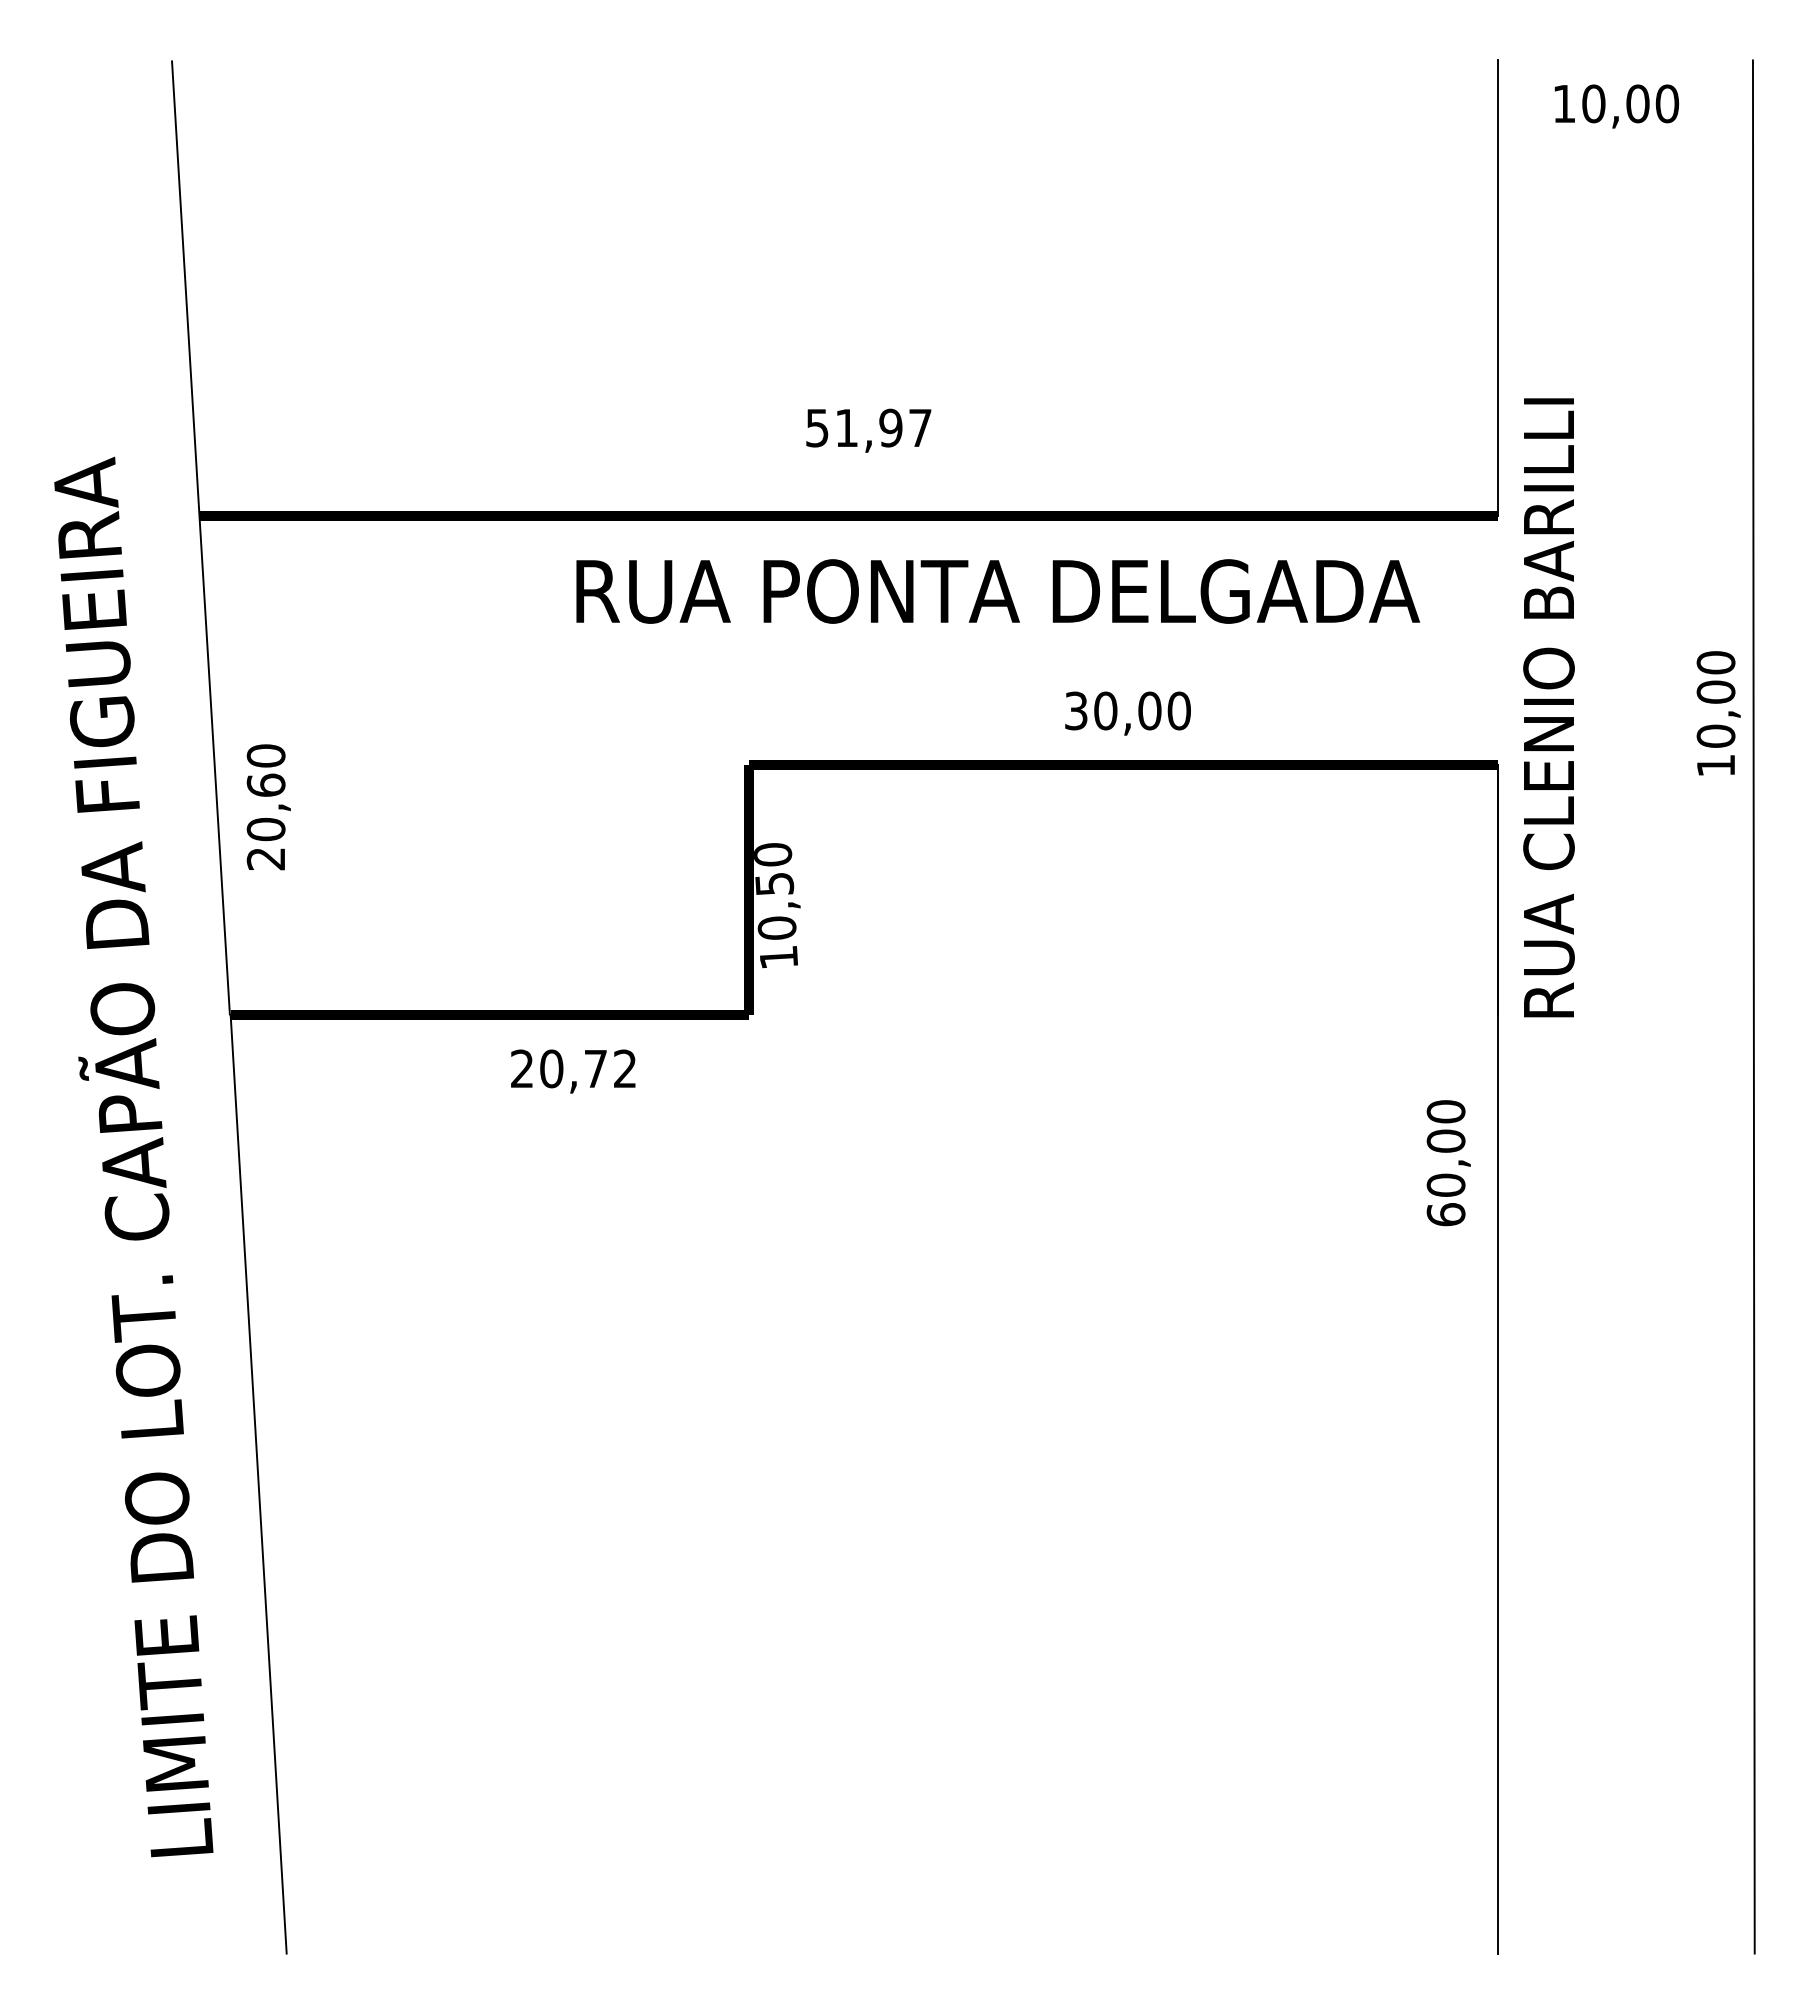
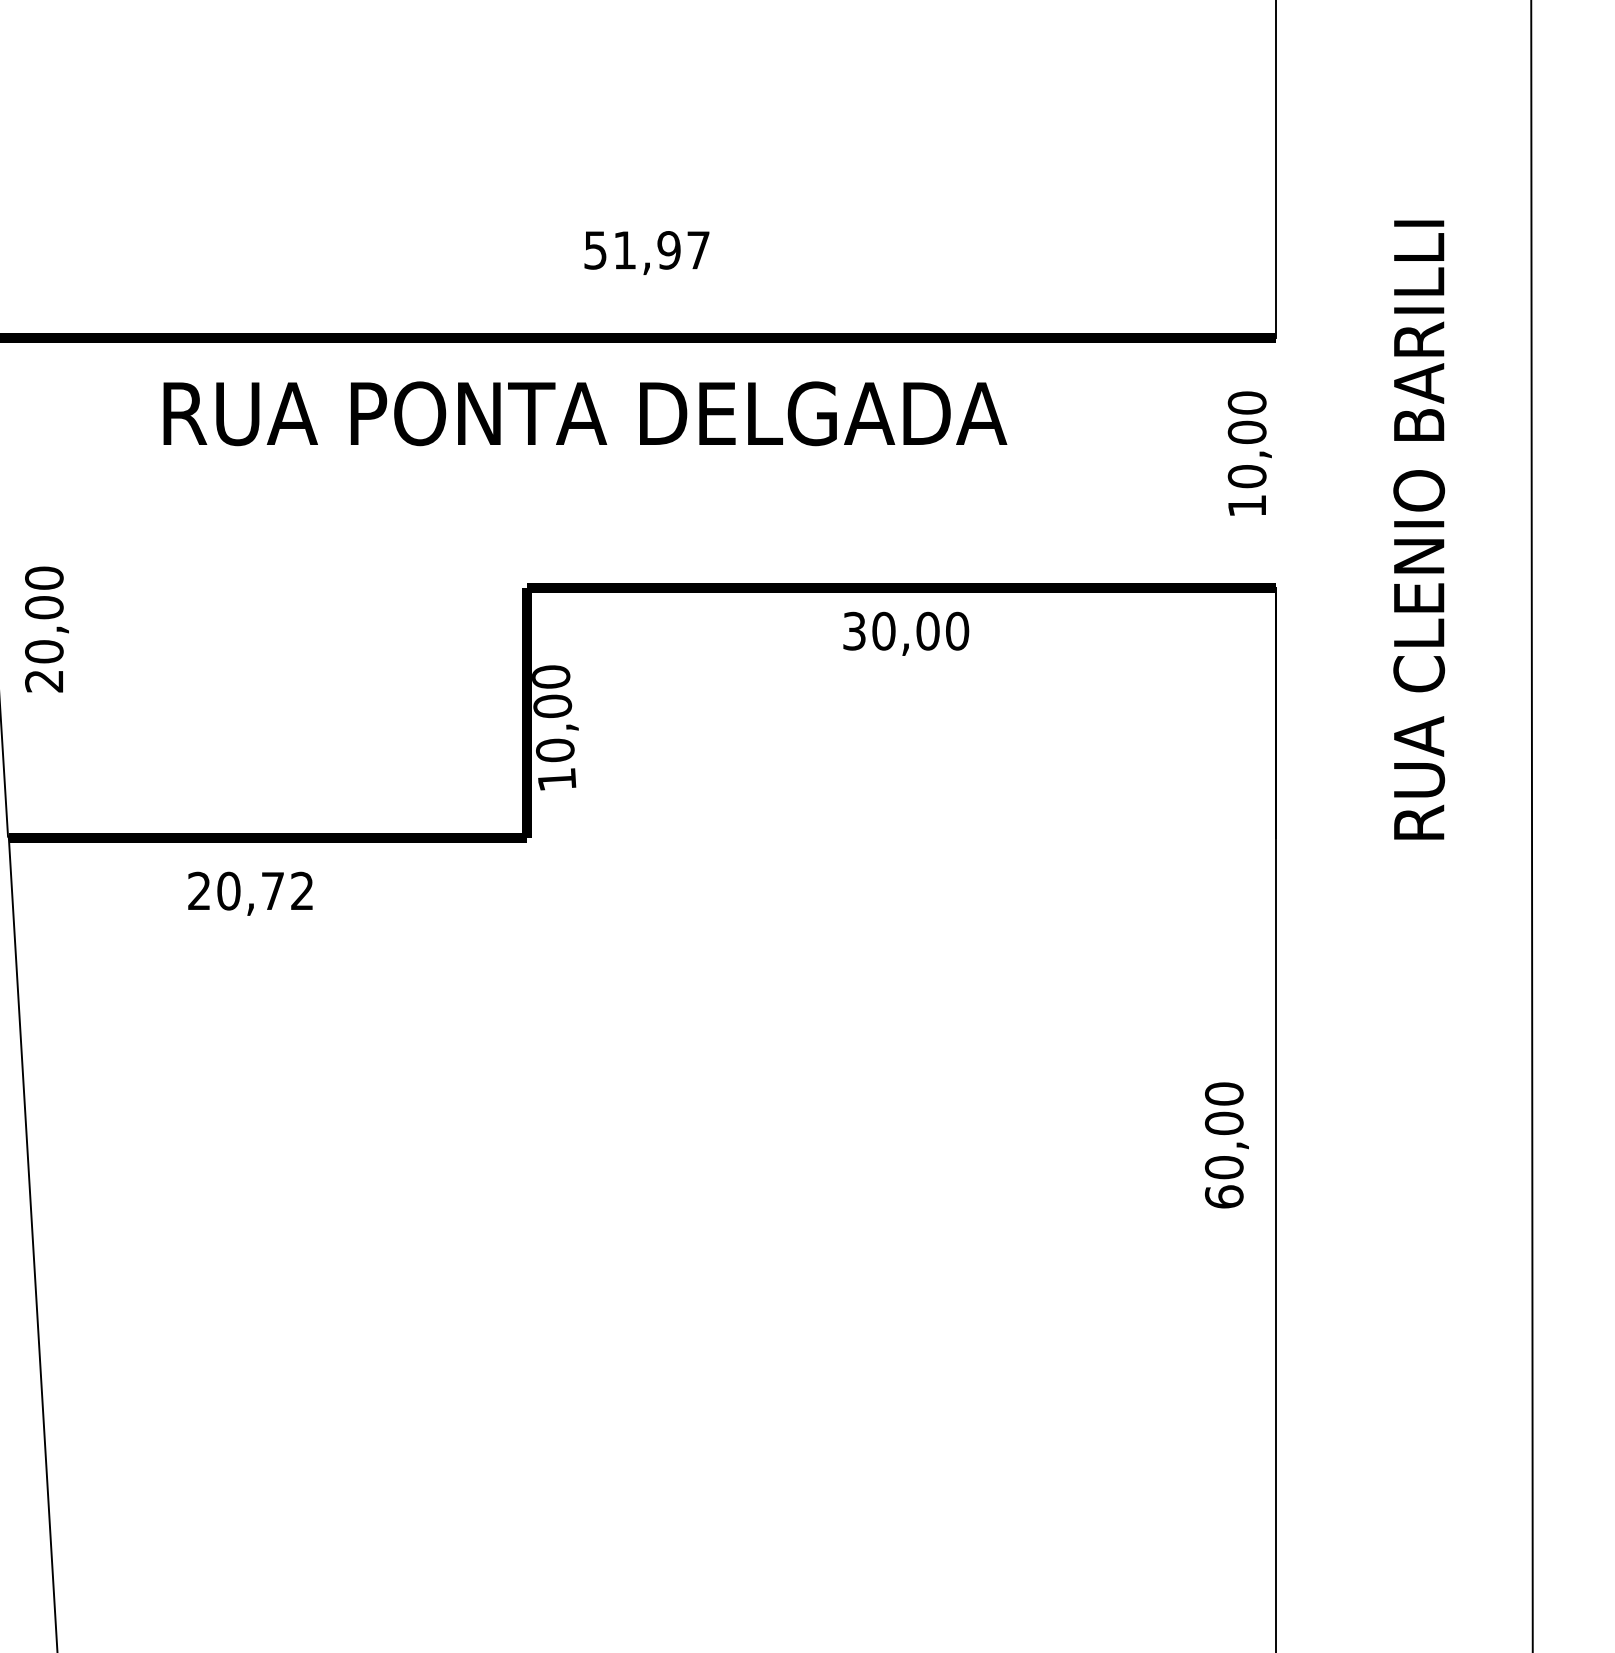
text: (998, 591) -> (585, 413), moved
text: (1548, 707) -> (1418, 529), moved
text: (1127, 713) -> (905, 633), moved
text: (1718, 713) -> (1249, 453), moved
text: (265, 784) -> (43, 606), 20,60 -> 20,00
text: (774, 883) -> (552, 705), 10,50 -> 10,00
text: (573, 1071) -> (250, 893), moved
text: (1448, 1163) -> (1226, 1145), moved

